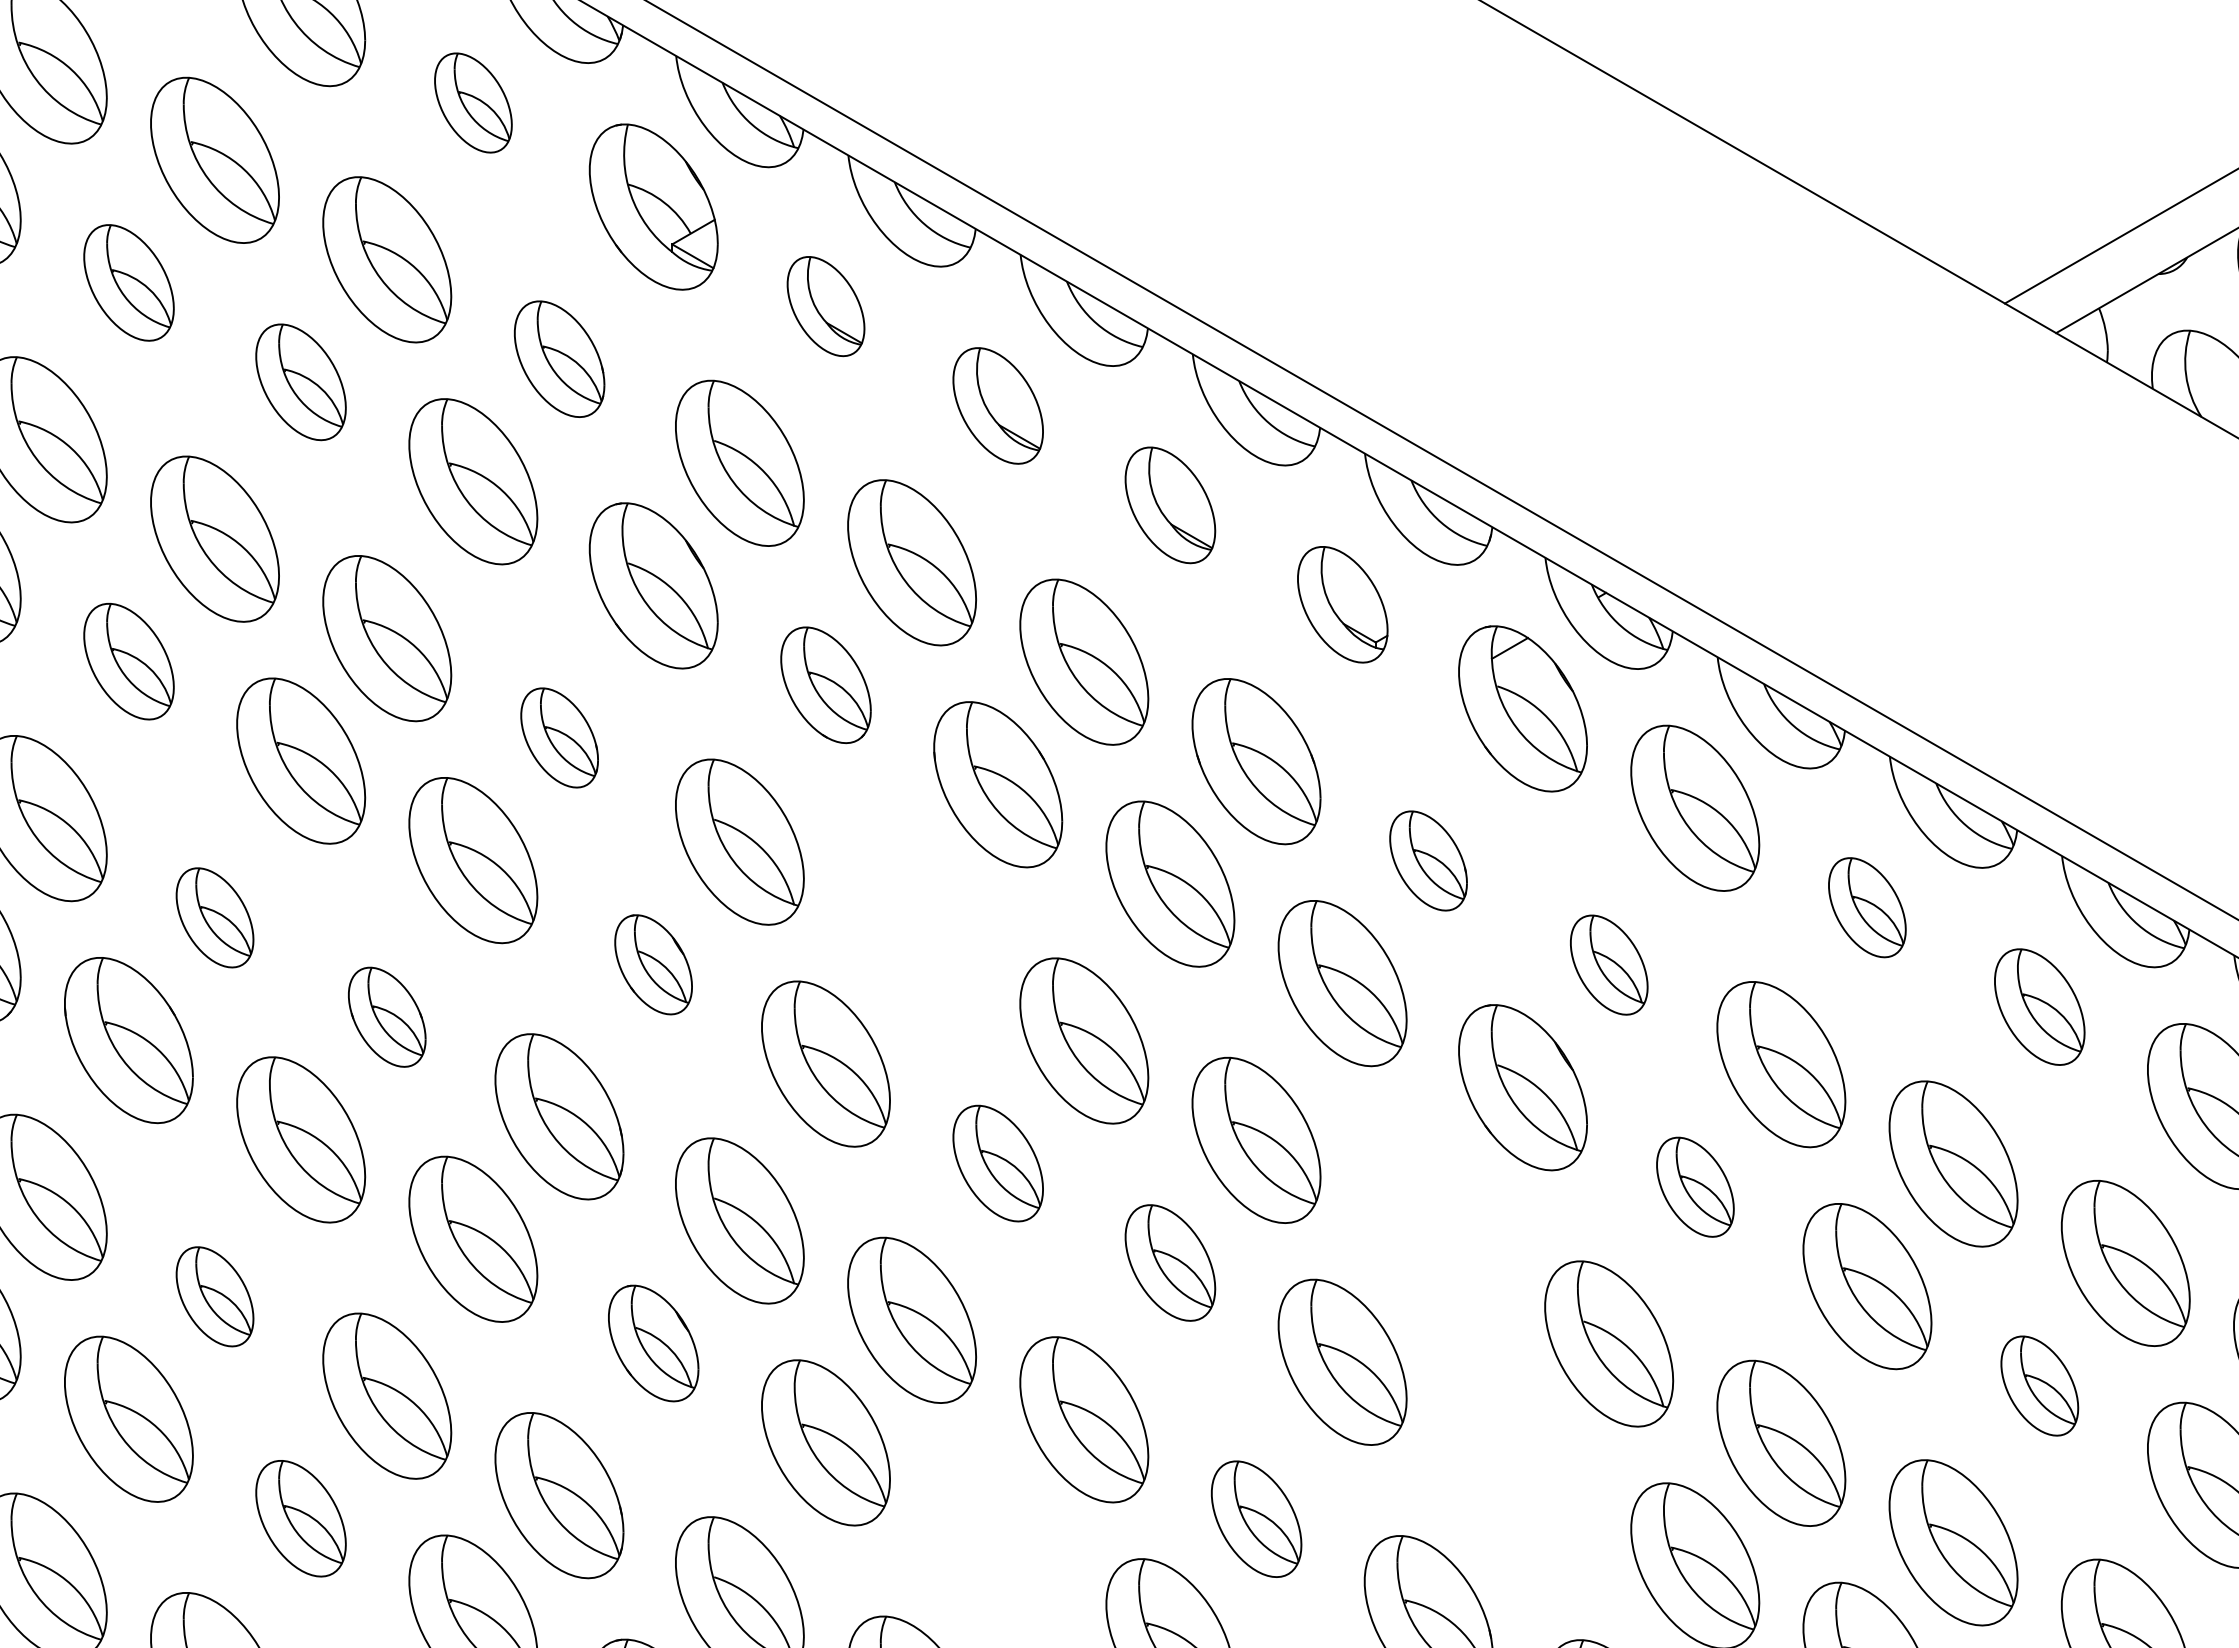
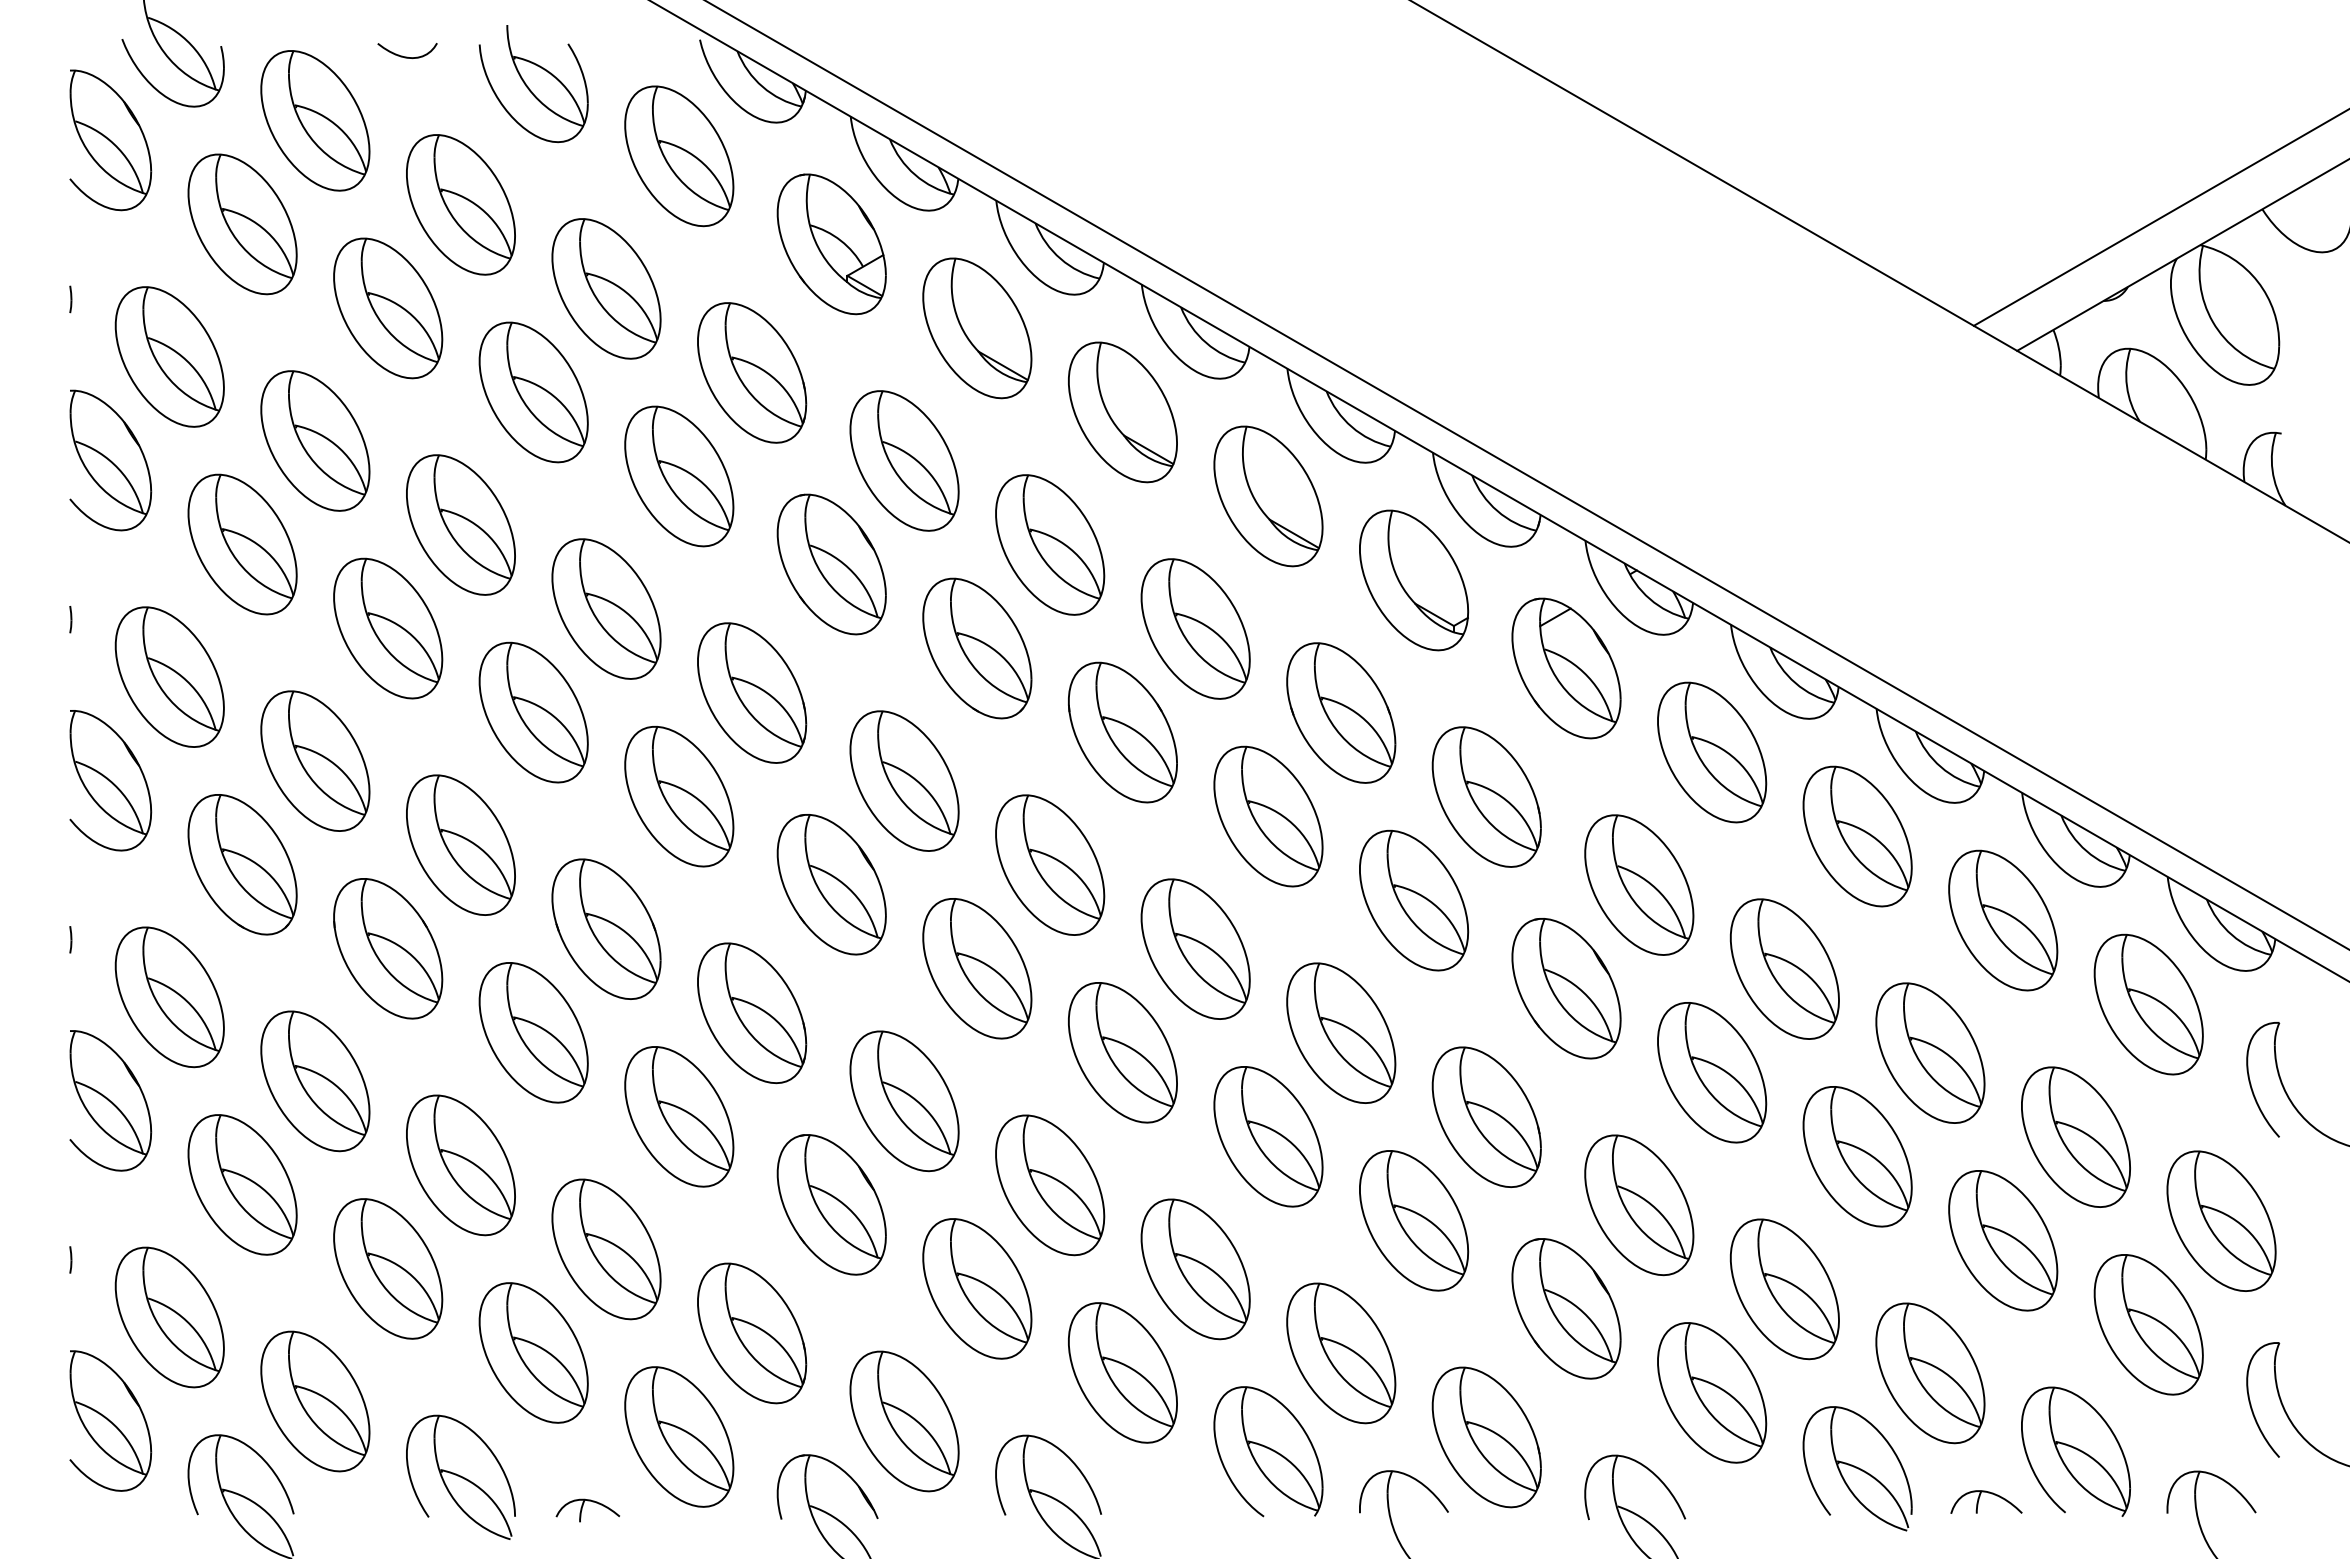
part: (473, 103) -> (679, 156), size x1.67
part: (129, 282) -> (388, 308), size x1.43
part: (826, 306) -> (977, 328), size x1.67
part: (559, 358) -> (752, 372), size x1.43
part: (300, 382) -> (533, 392), size x1.43
part: (997, 406) -> (1122, 412), size x1.43
part: (1170, 505) -> (1268, 496), size x1.43
part: (1343, 604) -> (1414, 580), size x1.43
part: (129, 661) -> (388, 628), size x1.43
part: (826, 685) -> (977, 648), size x1.43
part: (559, 737) -> (752, 692), size x1.67
part: (1428, 860) -> (1486, 796), size x1.67
part: (1867, 907) -> (1857, 836), size x1.67
part: (214, 917) -> (460, 844), size x1.67
part: (912, 940) -> (1050, 864), added
part: (653, 964) -> (831, 884), size x1.67
part: (1609, 964) -> (1639, 884), size x1.67
part: (2040, 1007) -> (2003, 920), size x1.43
part: (387, 1016) -> (606, 928), size x1.67
part: (997, 1163) -> (1122, 1052), size x1.43
part: (1695, 1186) -> (1712, 1072), size x1.67
part: (1428, 1238) -> (1486, 1116), added
part: (1170, 1262) -> (1268, 1136), size x1.43
part: (214, 1296) -> (460, 1165), size x1.67
part: (653, 1343) -> (831, 1204), size x1.43
part: (2040, 1385) -> (2003, 1240), size x1.67
part: (1522, 1466) -> (1566, 1308), added
part: (300, 1518) -> (533, 1352), size x1.43
part: (1256, 1519) -> (1341, 1353), size x1.43
part: (997, 1541) -> (1122, 1372), added

